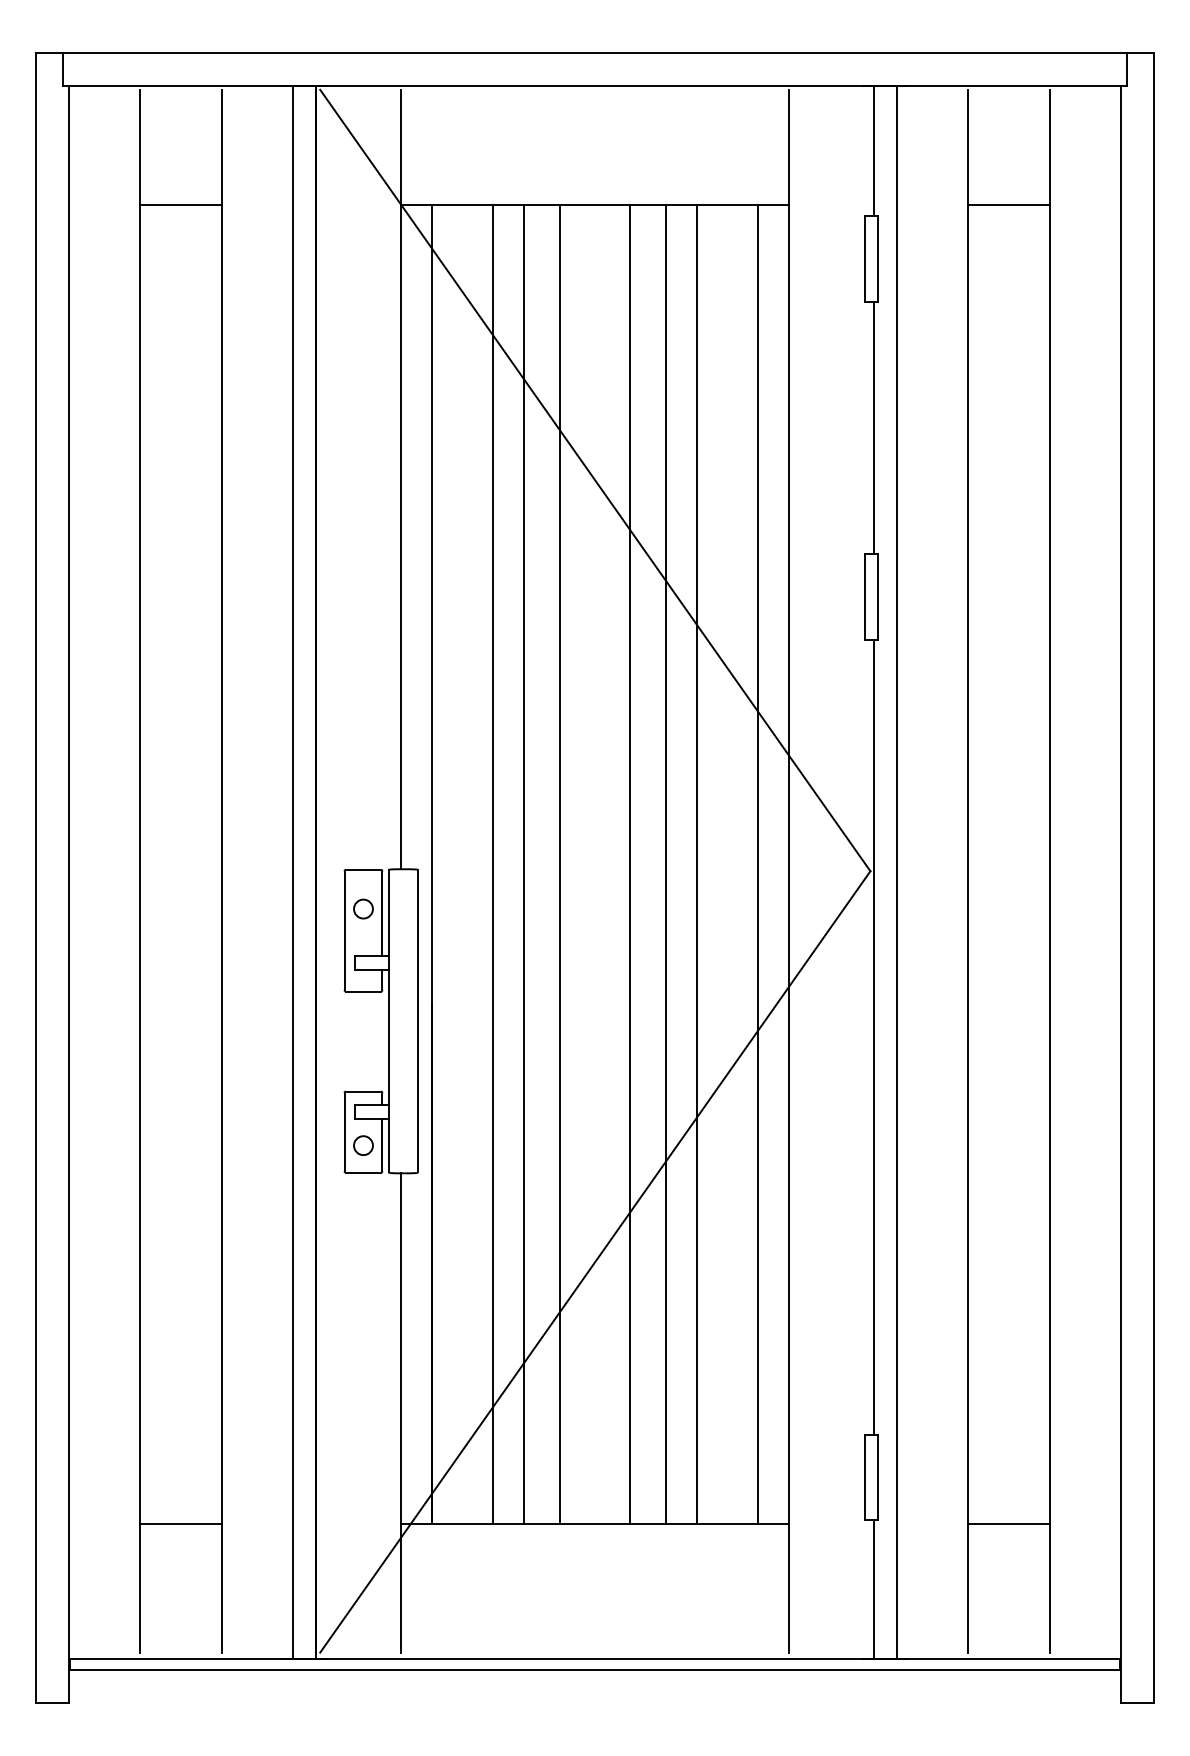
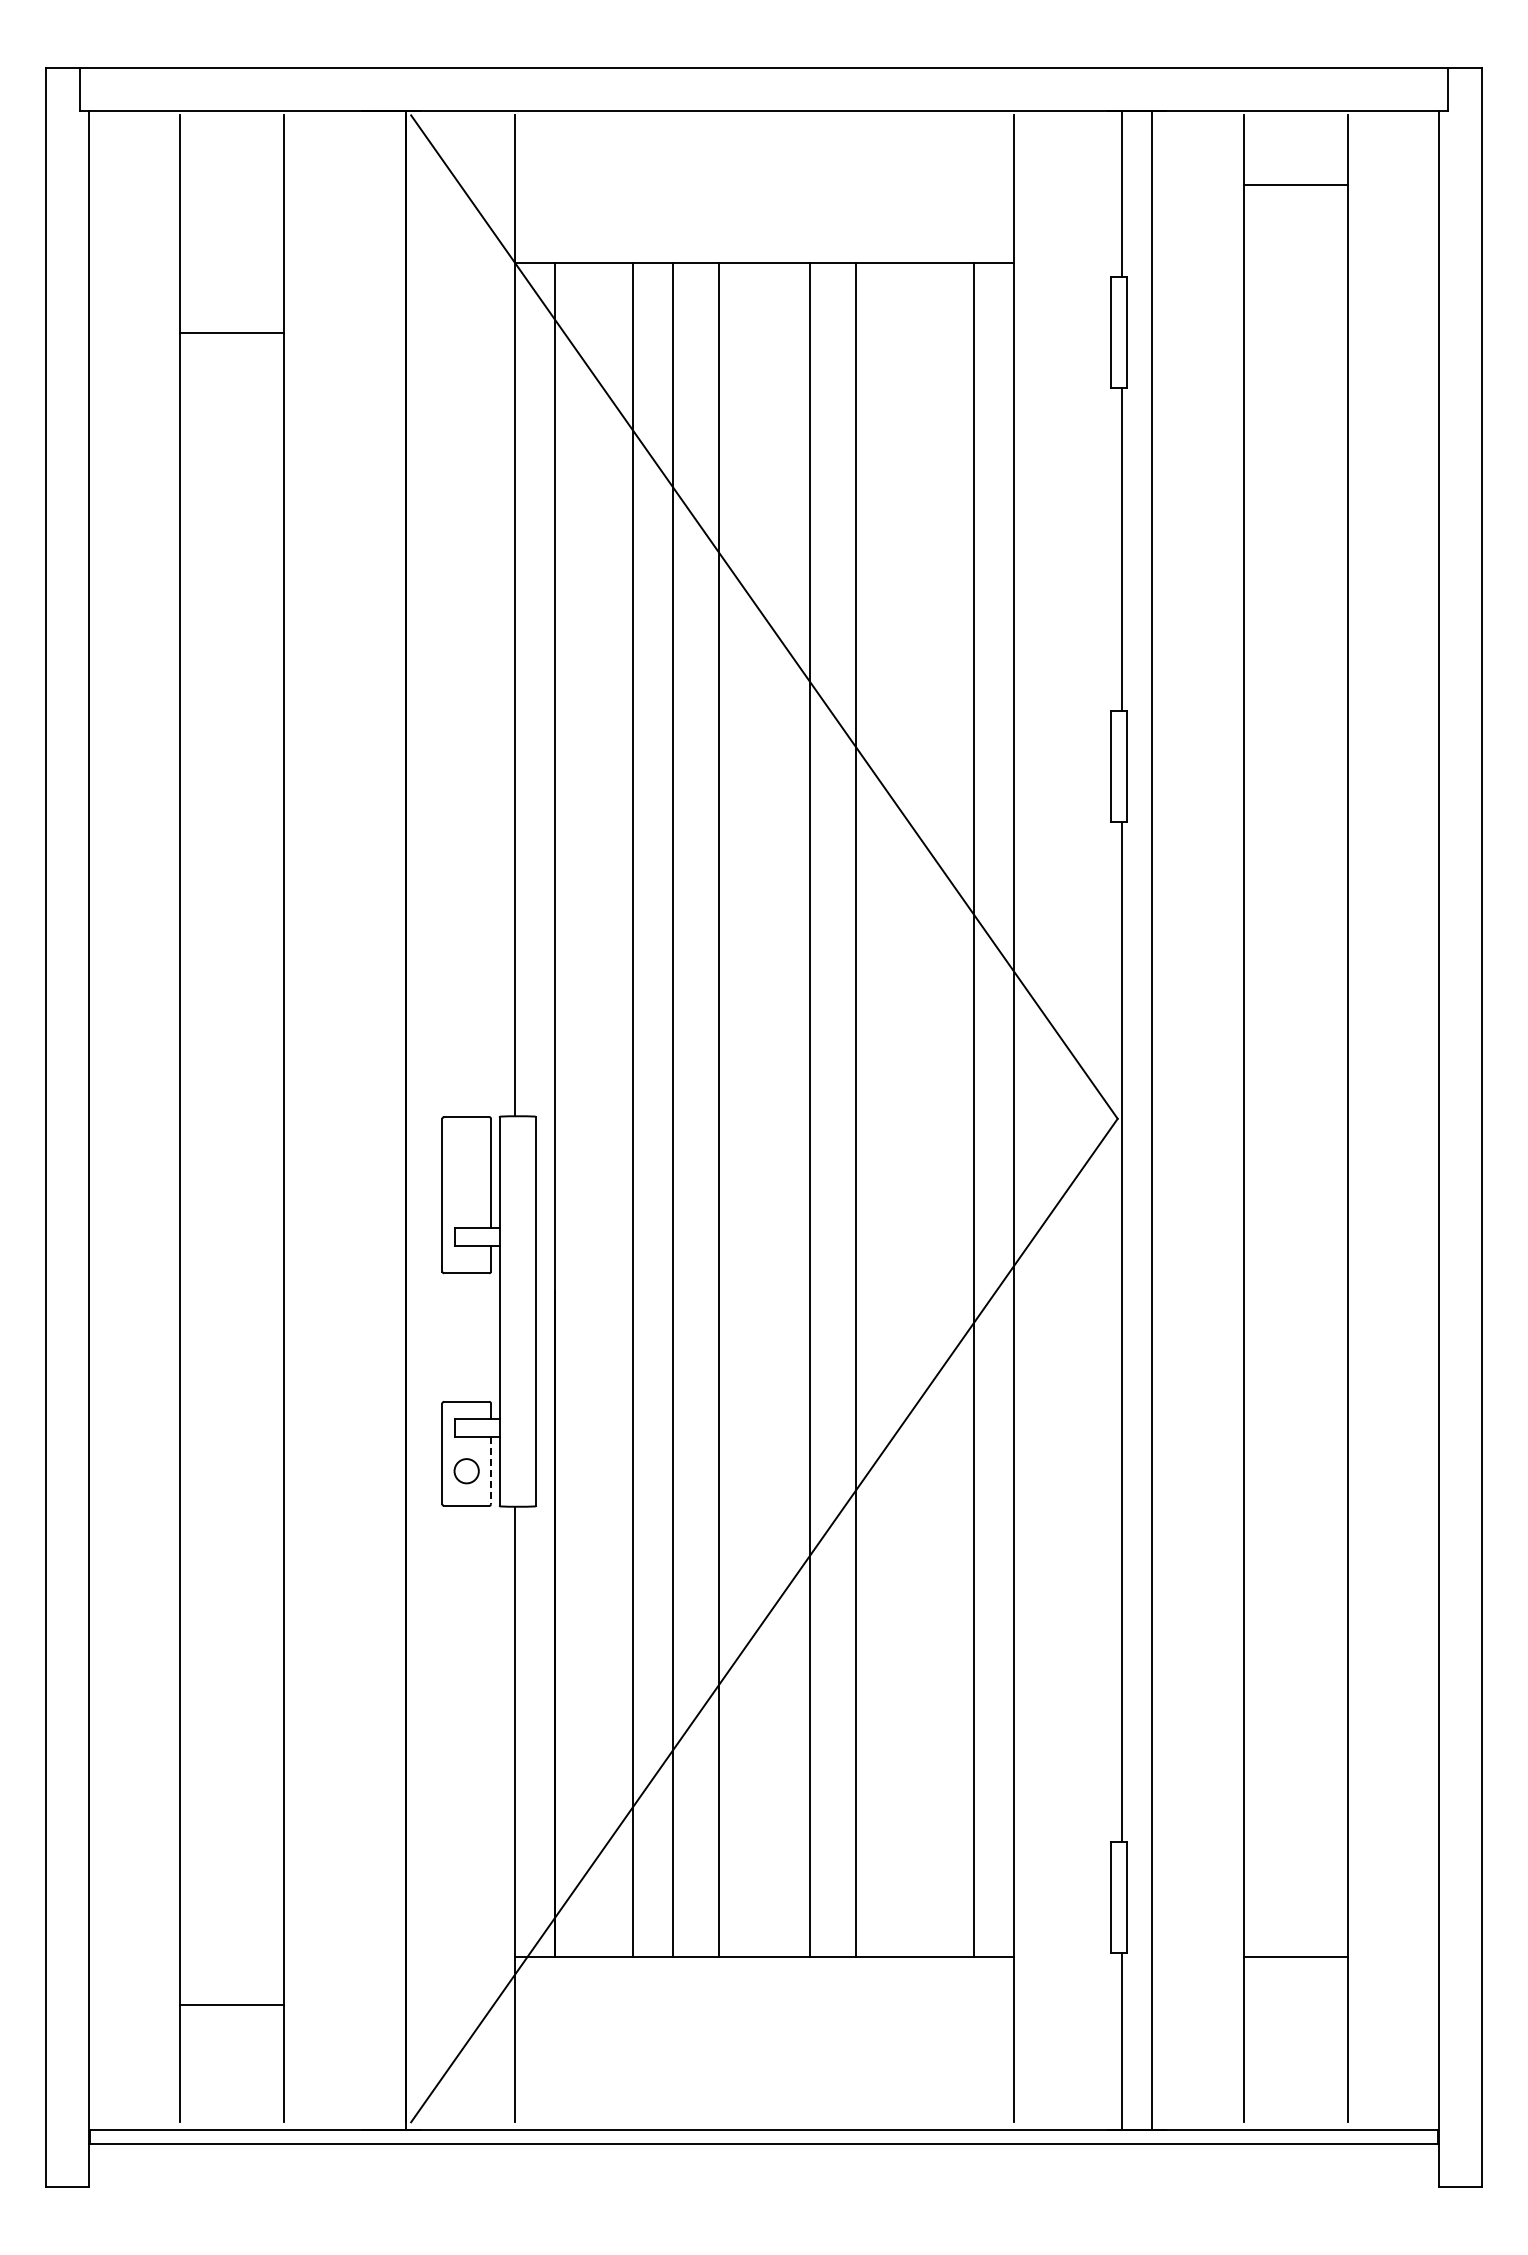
line: (181, 204) -> (232, 332), moved
line: (1008, 204) -> (1295, 184), moved
line: (697, 863) -> (895, 1109), removed
line: (292, 872) -> (375, 1120), removed
circle: (363, 909) -> (466, 1167), removed
line: (382, 1145) -> (491, 1470), solid -> dashed
line: (181, 1524) -> (232, 2005), moved

